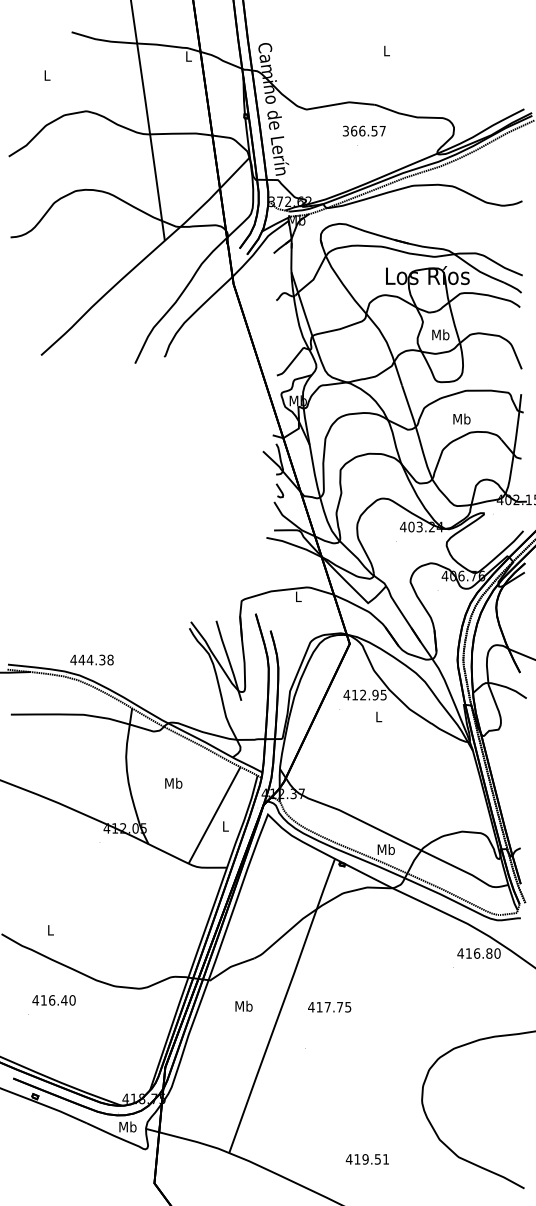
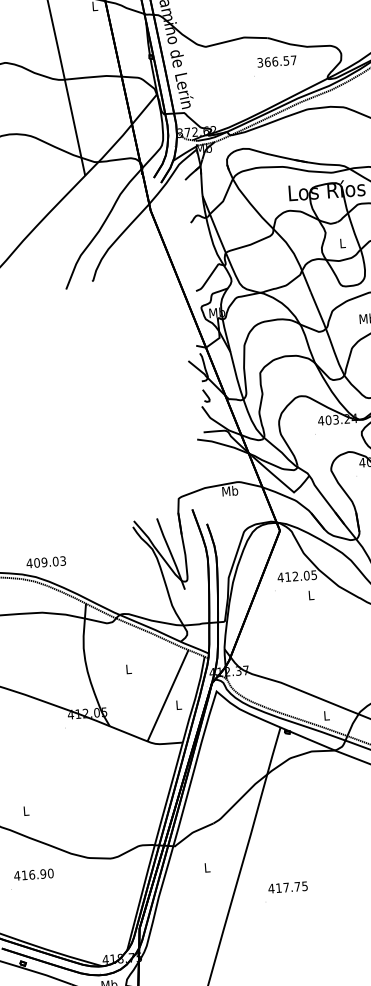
text: (363, 130) -> (276, 61), moved
text: (440, 334) -> (342, 243), Mb -> L
text: (298, 596) -> (230, 490), L -> Mb
text: (95, 659) -> (49, 561), 444.38 -> 409.03
text: (375, 695) -> (306, 576), 412.95 -> 412.05
text: (173, 782) -> (128, 668), Mb -> L
text: (385, 849) -> (325, 715), Mb -> L
text: (64, 1000) -> (43, 874), 416.40 -> 416.90
text: (243, 1005) -> (206, 867), Mb -> L
text: (329, 1007) -> (287, 887), moved

